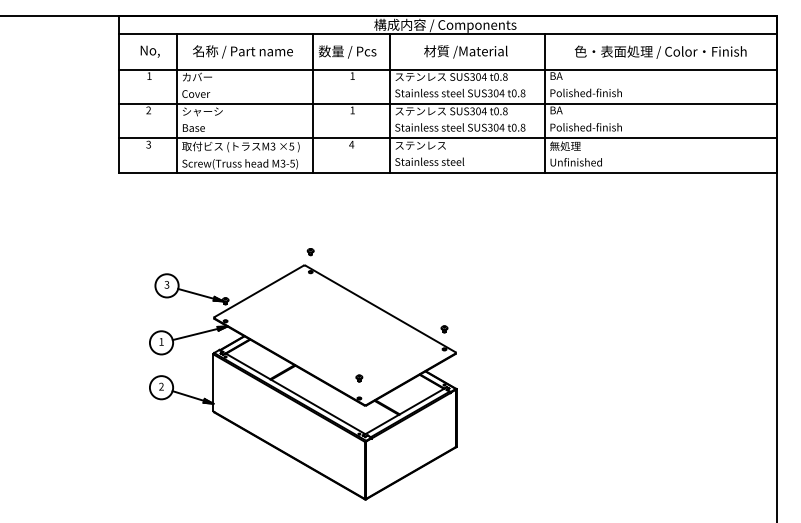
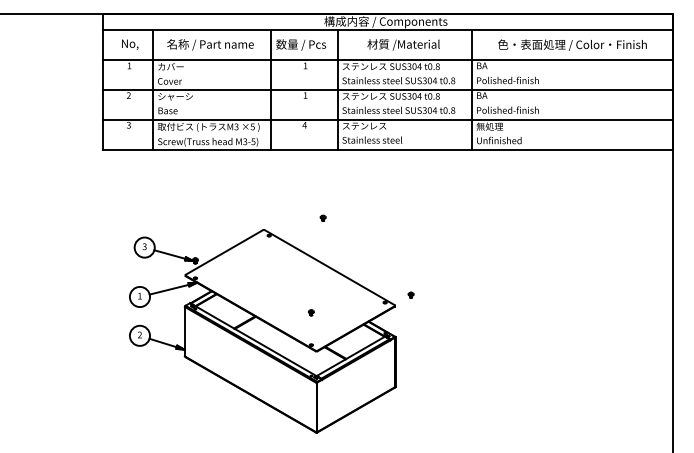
part: (309, 251) -> (322, 217), moved
part: (443, 328) -> (410, 294), moved
part: (359, 378) -> (311, 312), moved

